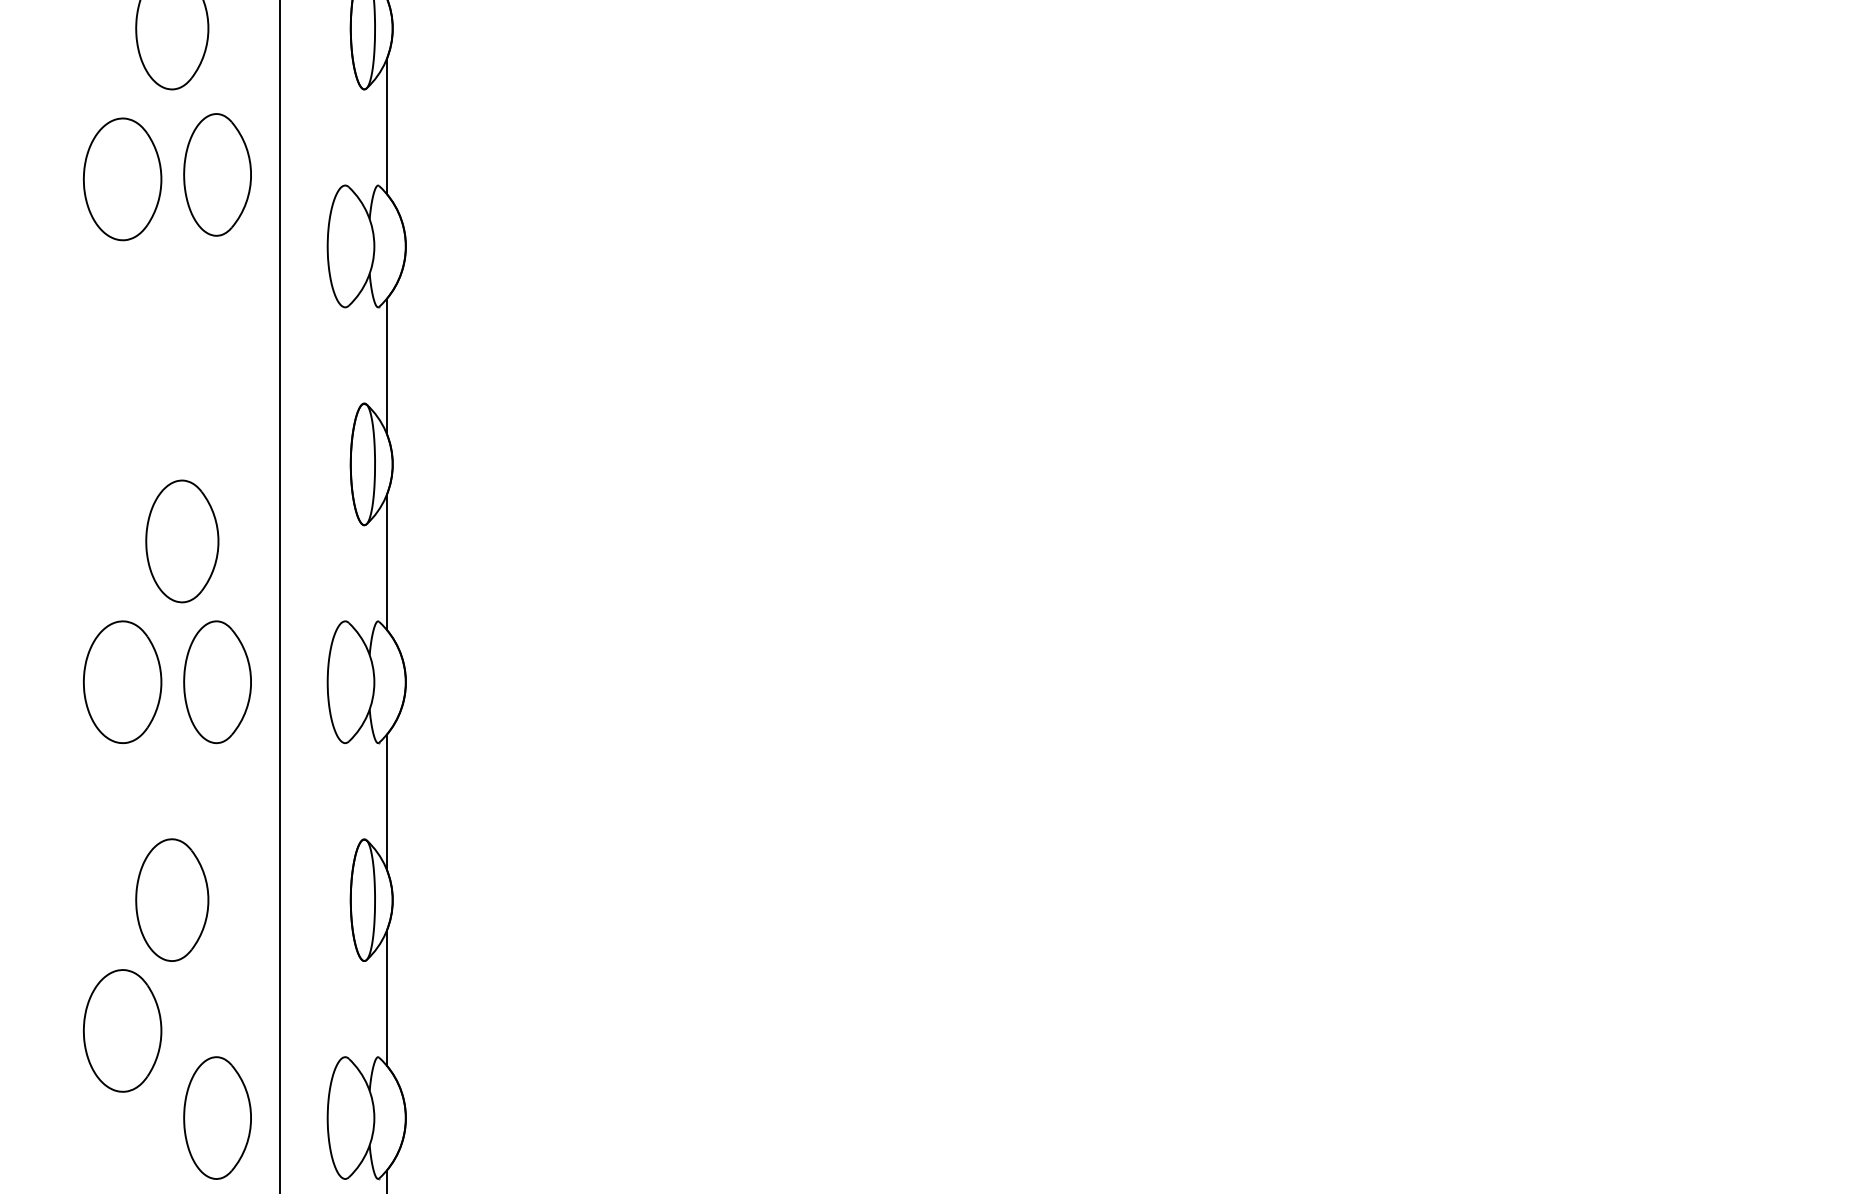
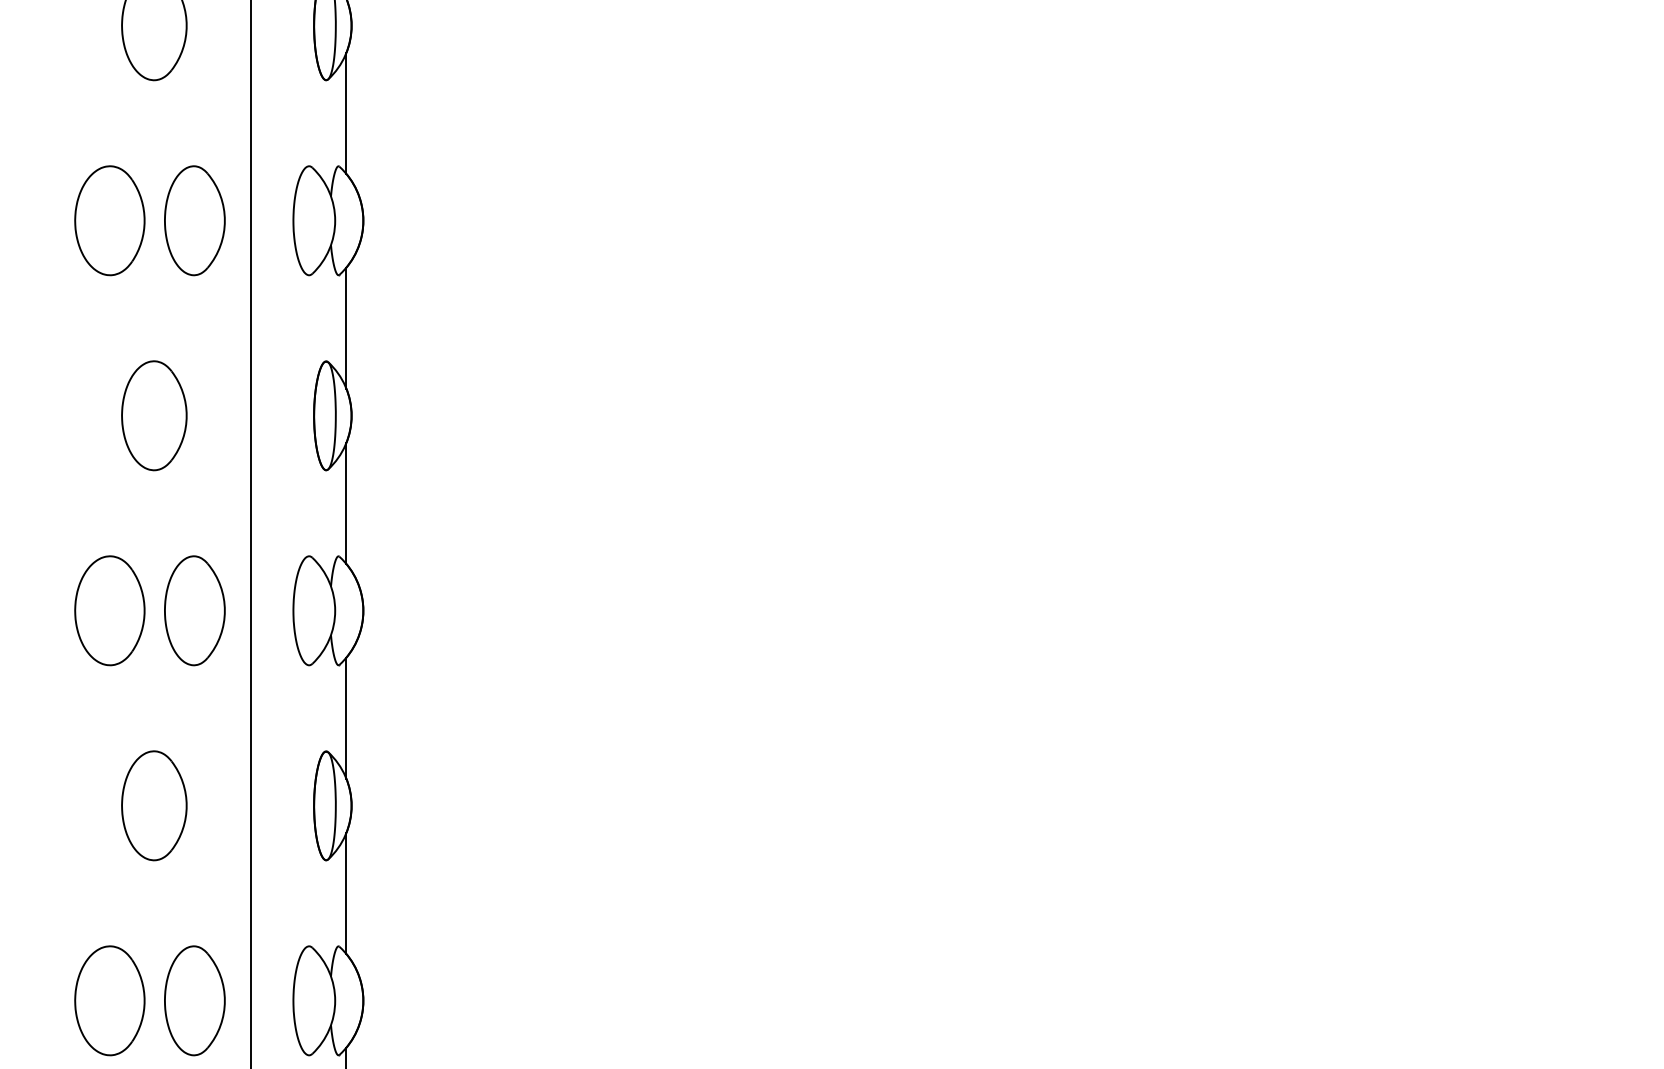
part: (217, 174) -> (194, 220), moved
part: (122, 179) -> (109, 220), moved
part: (182, 541) -> (154, 415), moved
part: (122, 1030) -> (109, 1000), moved

